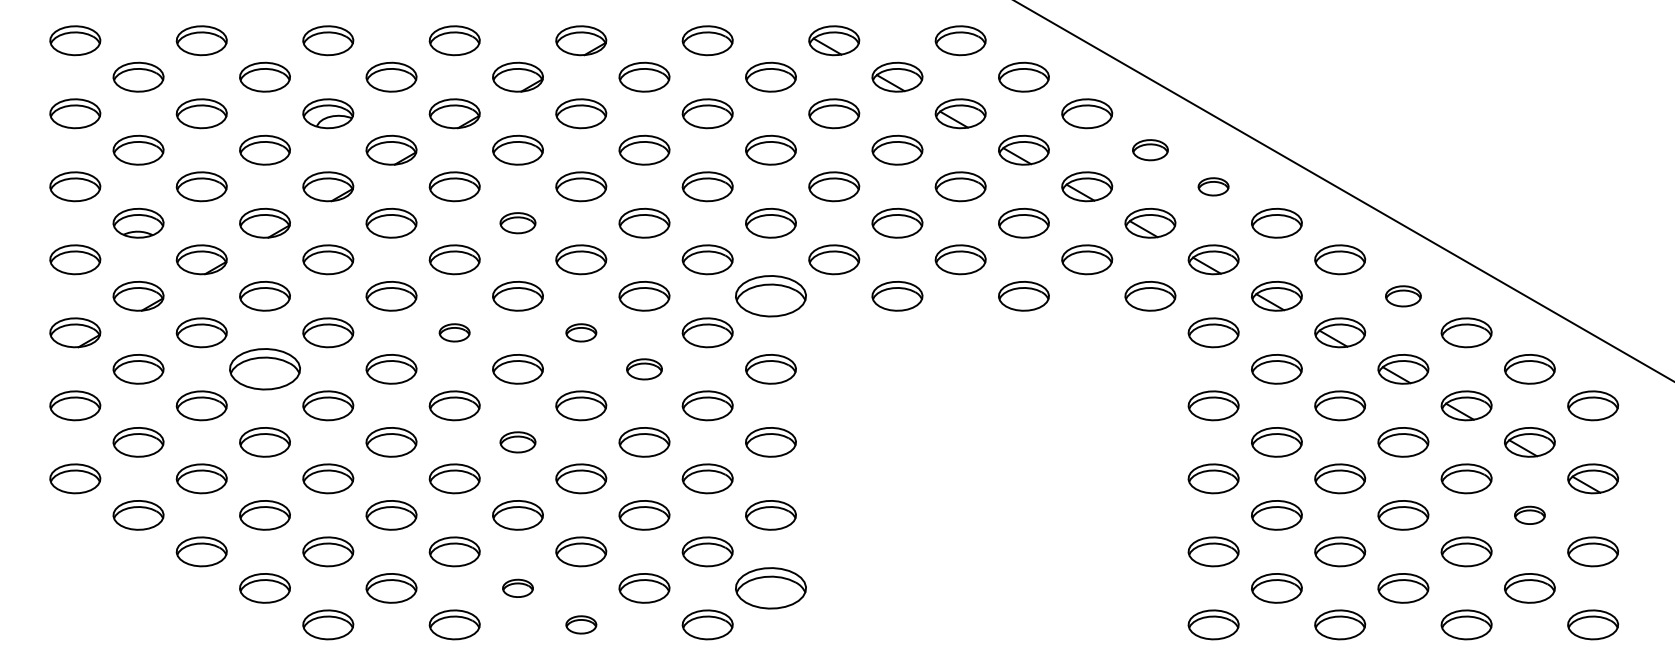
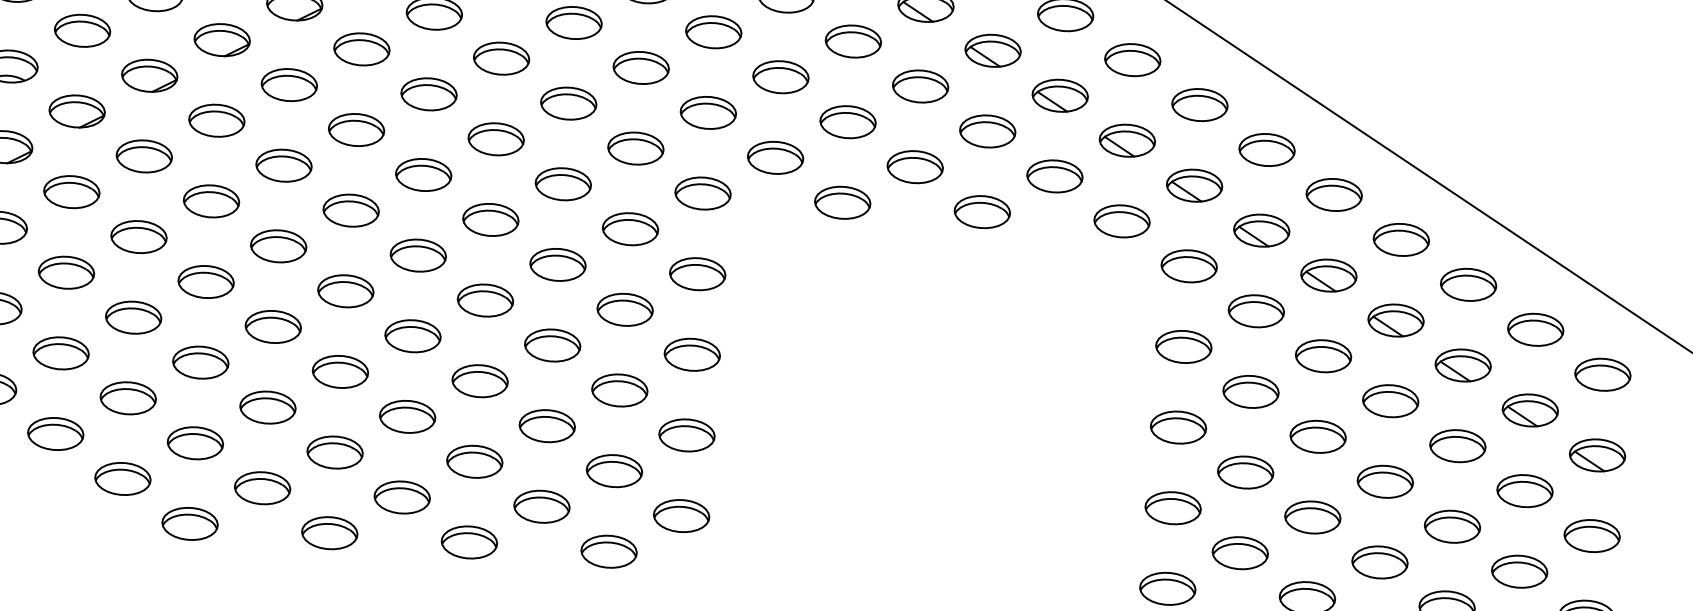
part: (1150, 149) -> (1132, 59), size x1.43
part: (1213, 186) -> (1199, 104), size x1.67
part: (517, 222) -> (428, 93), size x1.43
part: (770, 296) -> (702, 193), size x0.71
part: (1403, 296) -> (1401, 240), size x1.43
part: (454, 332) -> (350, 210), size x1.67
part: (581, 332) -> (491, 219), size x1.67
part: (264, 369) -> (138, 237), size x0.71
part: (644, 369) -> (558, 265), size x1.43
part: (517, 442) -> (412, 336), size x1.43
part: (1529, 515) -> (1524, 491), size x1.67
part: (517, 588) -> (401, 497), size x1.67
part: (770, 588) -> (681, 516), size x0.71
part: (581, 624) -> (469, 542), size x1.67

